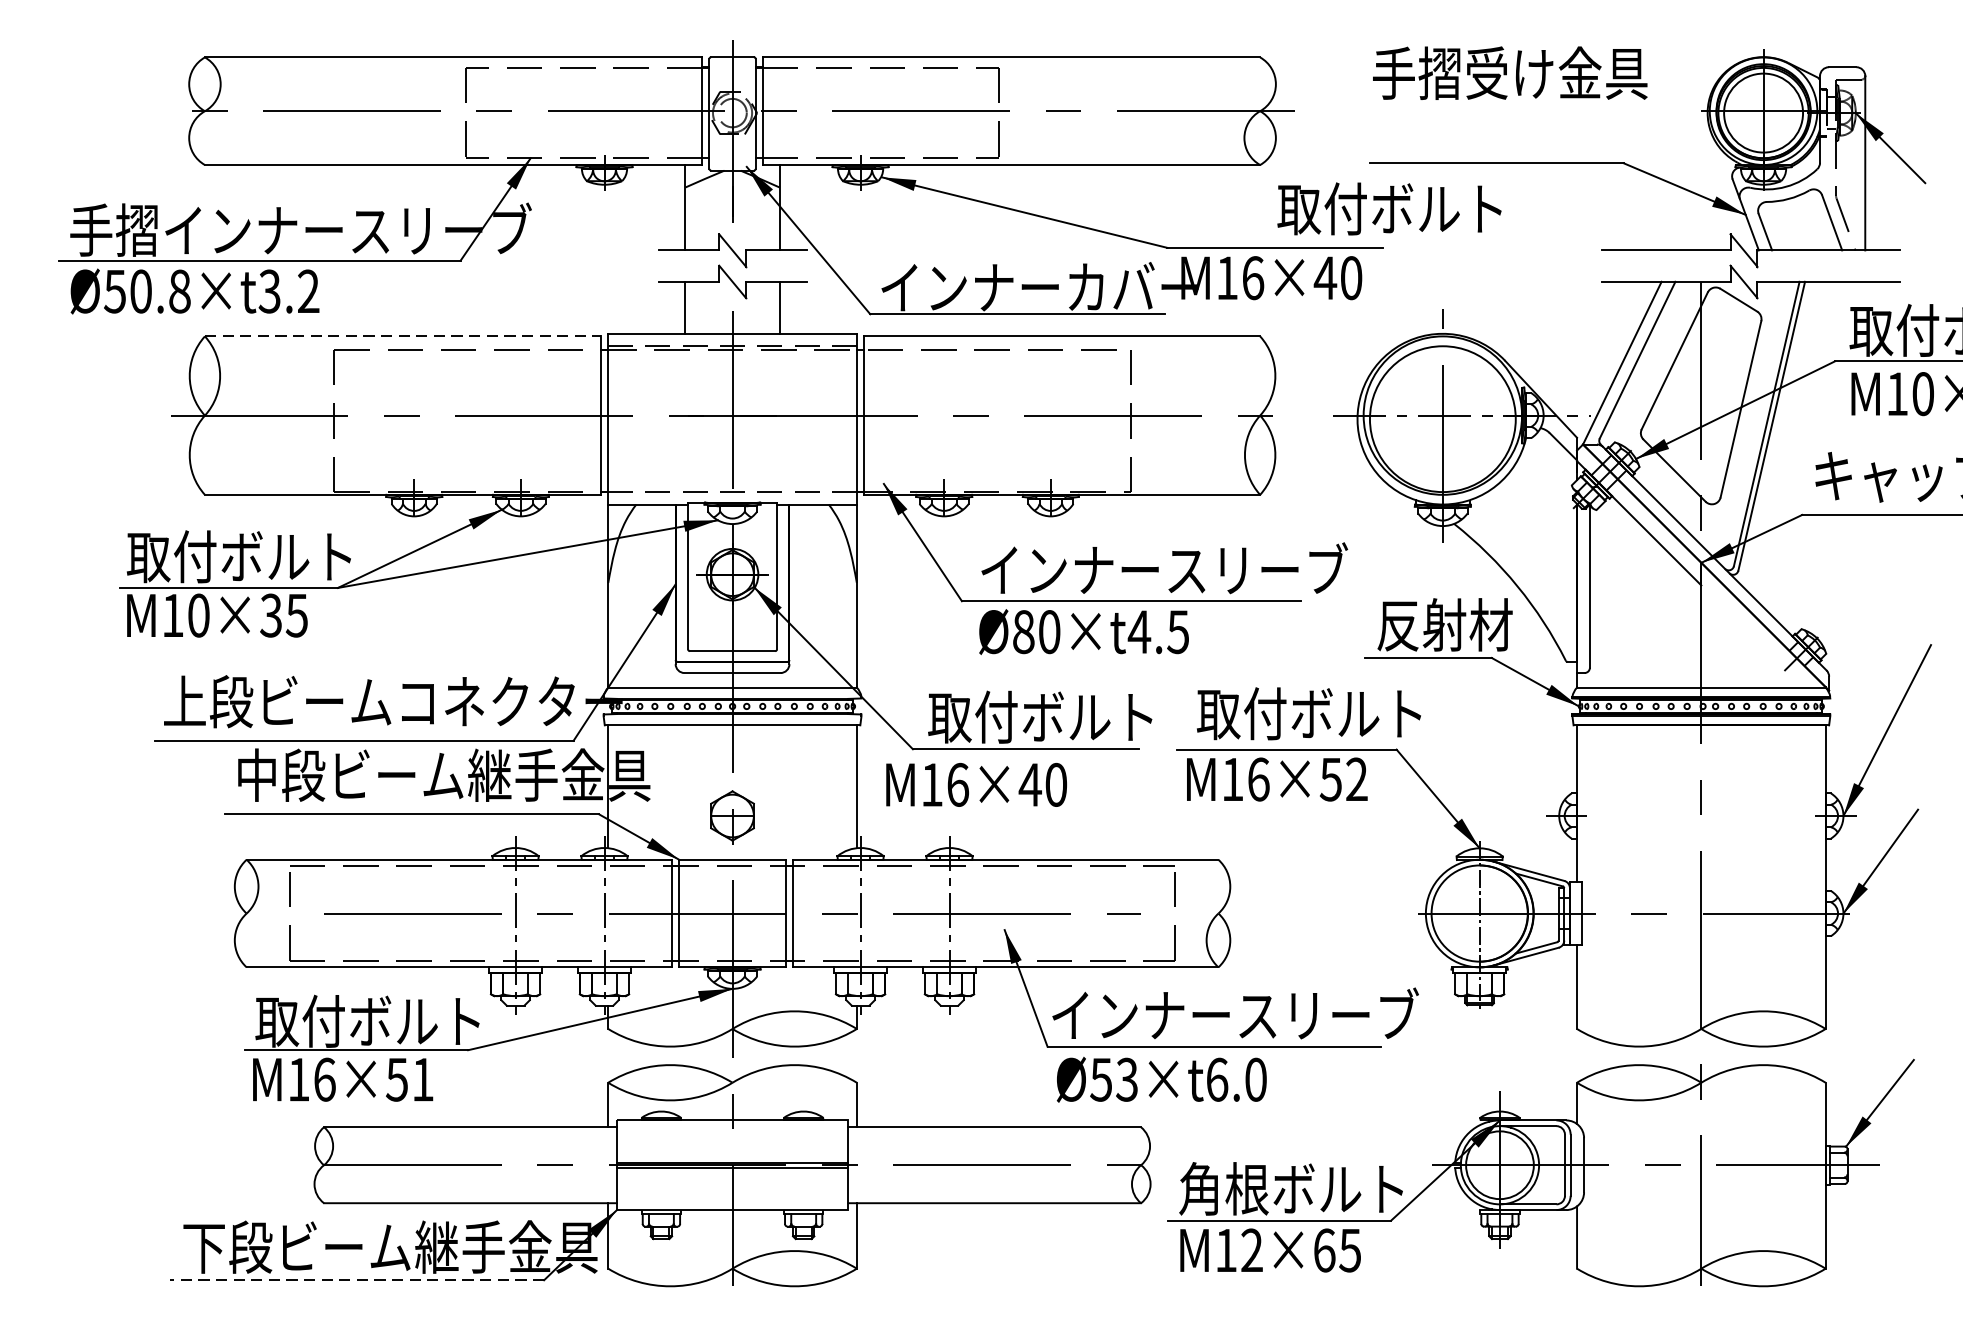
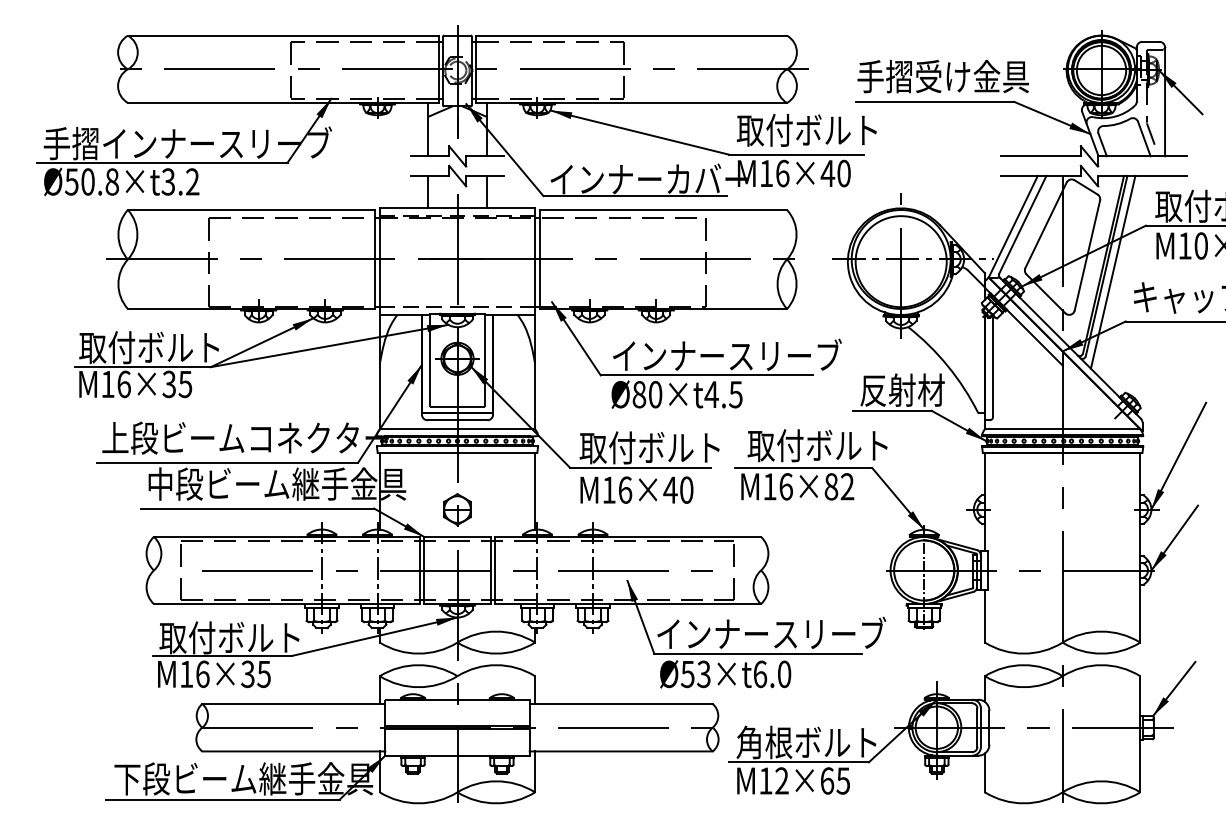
text: (1508, 73) -> (942, 76), moved
text: (1388, 209) -> (806, 130), moved
line: (402, 335) -> (251, 209), dashed -> solid
line: (1781, 434) -> (1112, 271), added
text: (197, 615) -> (123, 384), M10×35 -> M16×35
text: (1331, 779) -> (831, 486), M16×52 -> M16×82
text: (975, 783) -> (636, 489), moved
text: (409, 1080) -> (255, 674), M16×51 -> M16×35
line: (356, 1280) -> (222, 799), dashed -> solid

